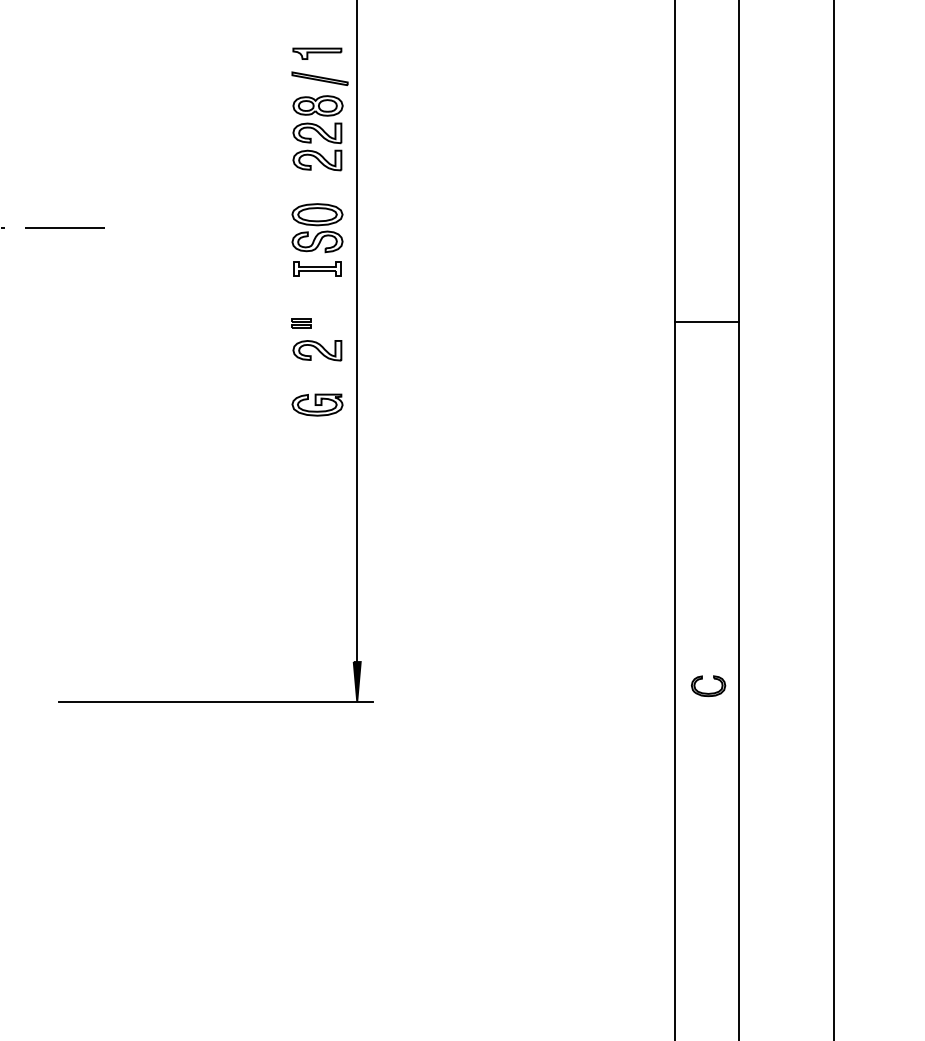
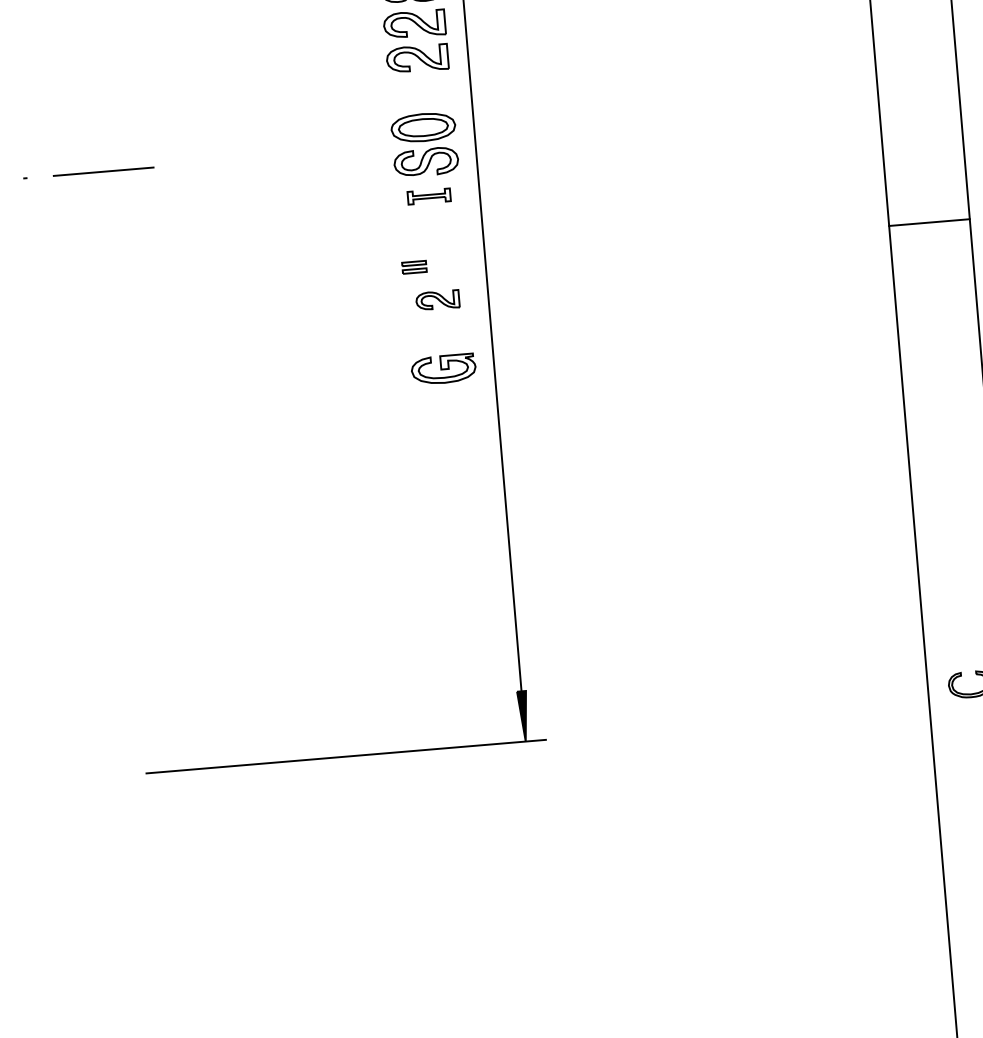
part: (317, 268) -> (429, 195), size x0.7
part: (317, 350) -> (437, 300), size x0.7

